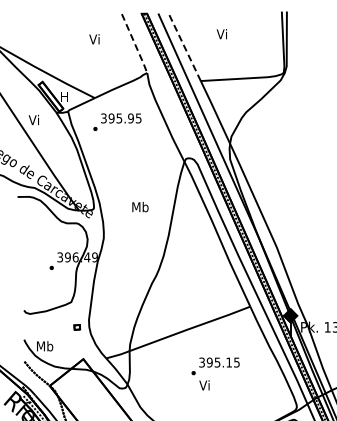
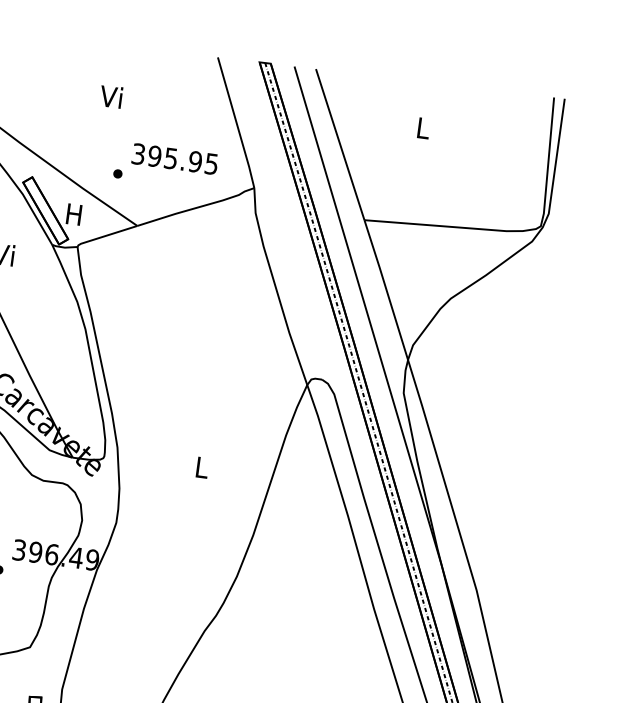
text: (221, 34) -> (421, 128), Vi -> L
text: (94, 39) -> (111, 97), moved
line: (135, 44) -> (237, 124), dashed -> solid
line: (184, 46) -> (340, 143), dashed -> solid
text: (117, 121) -> (166, 164), moved
text: (140, 206) -> (202, 466), Mb -> L

